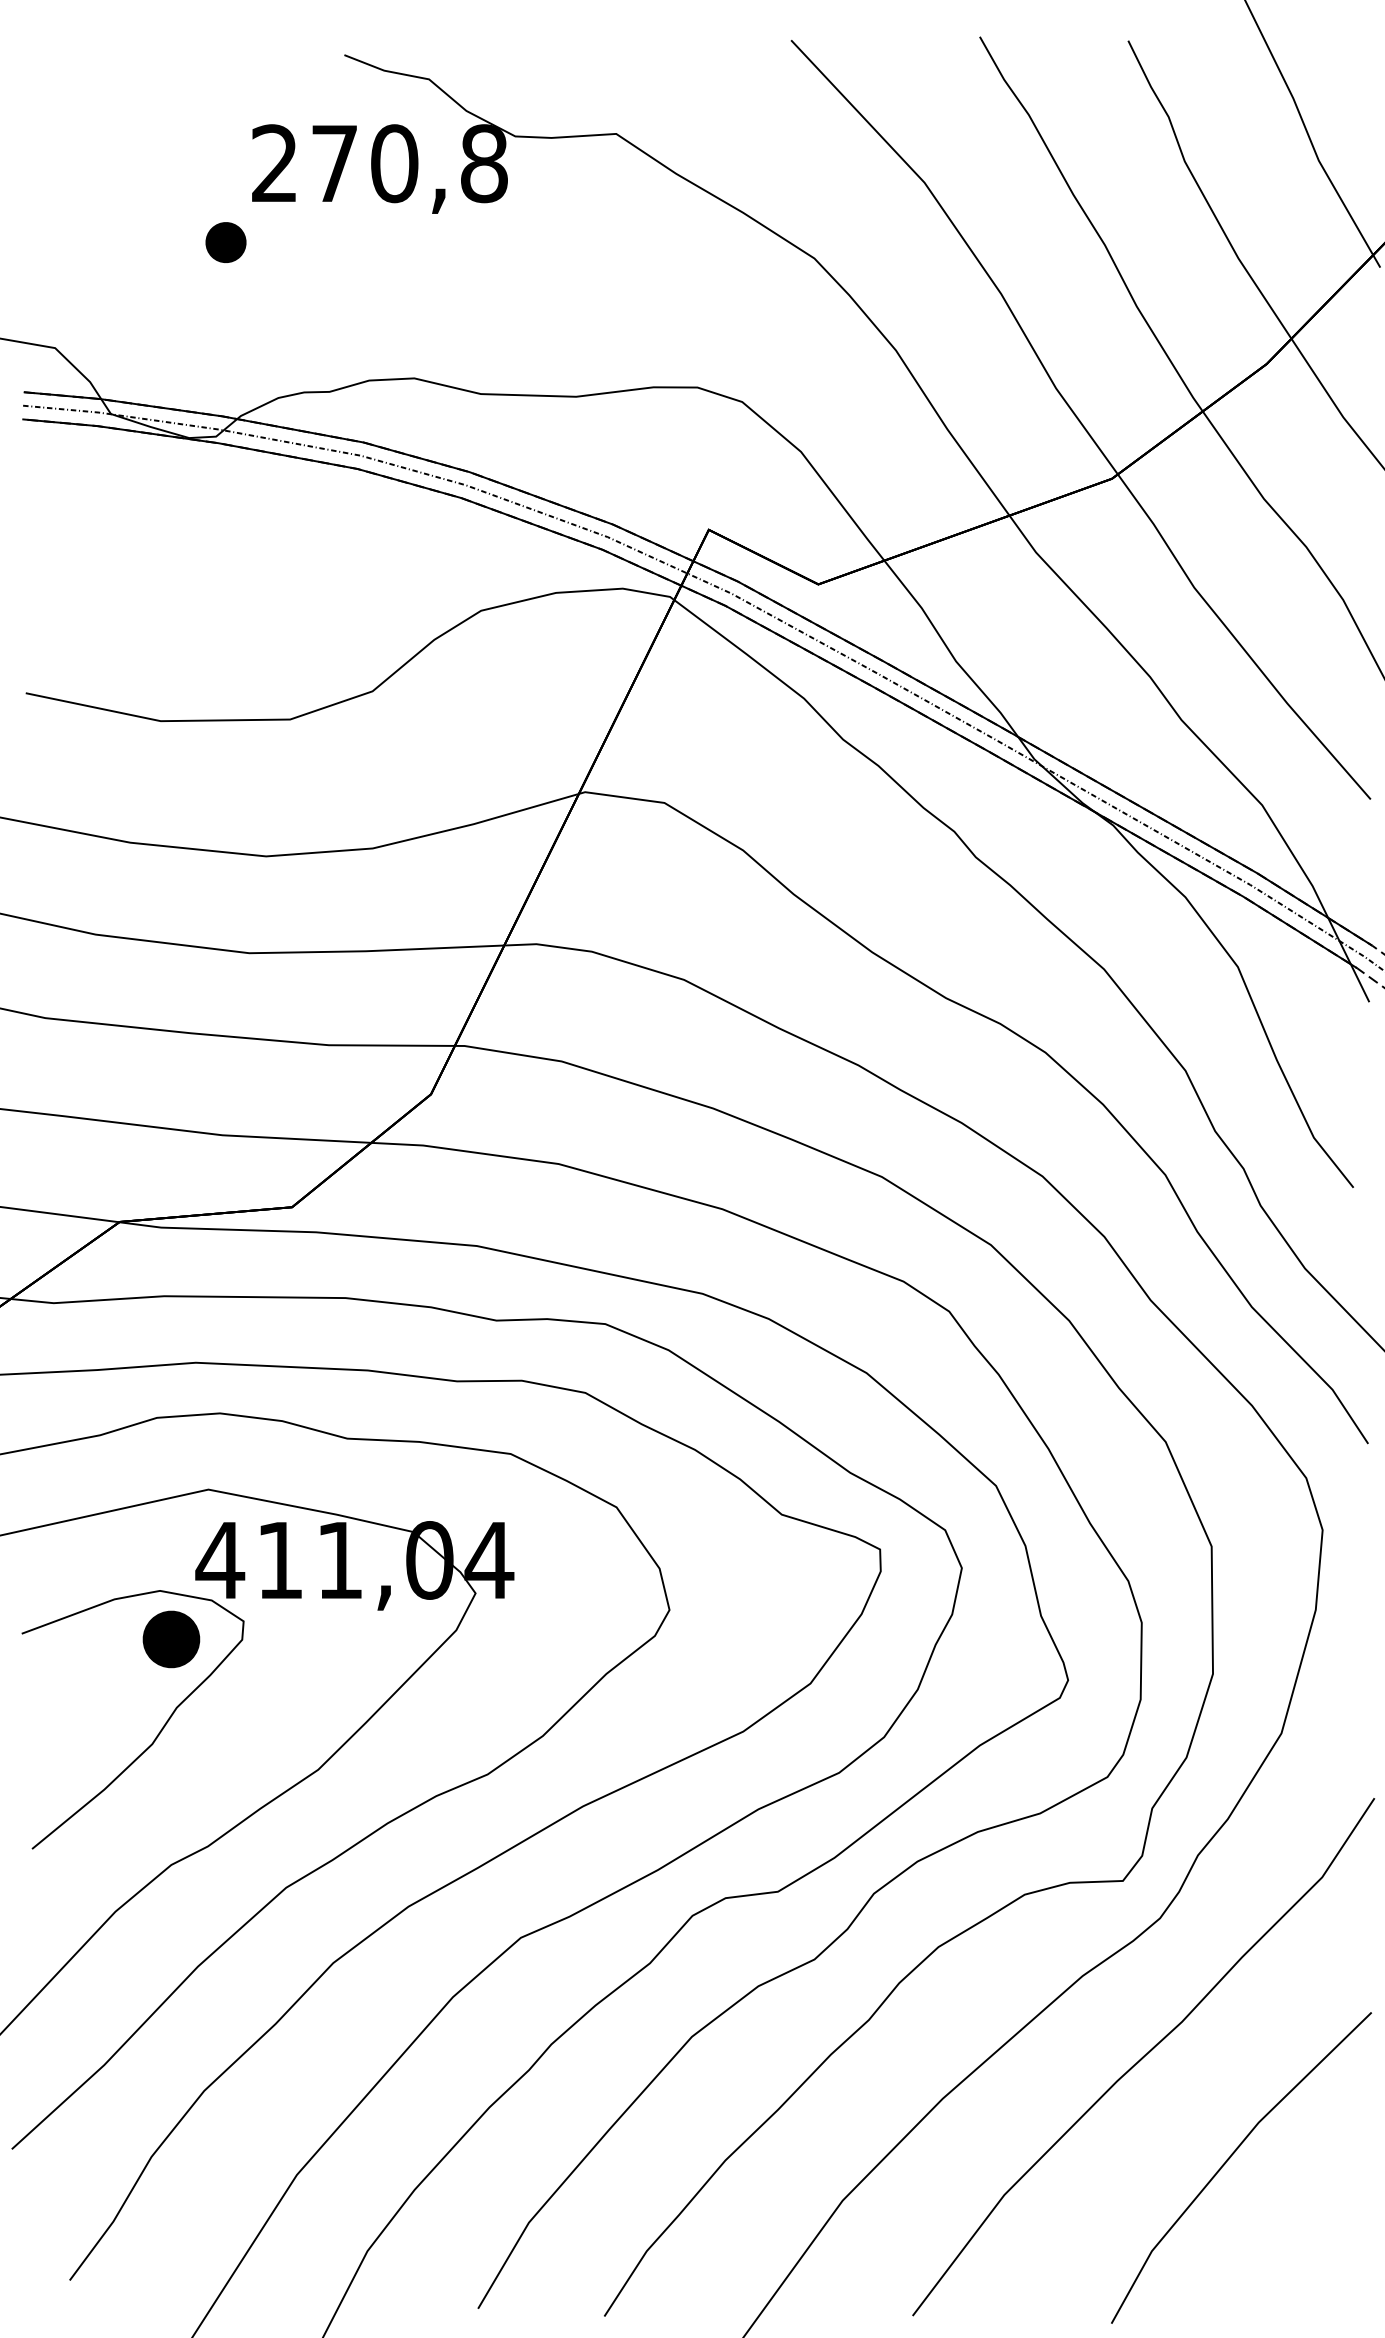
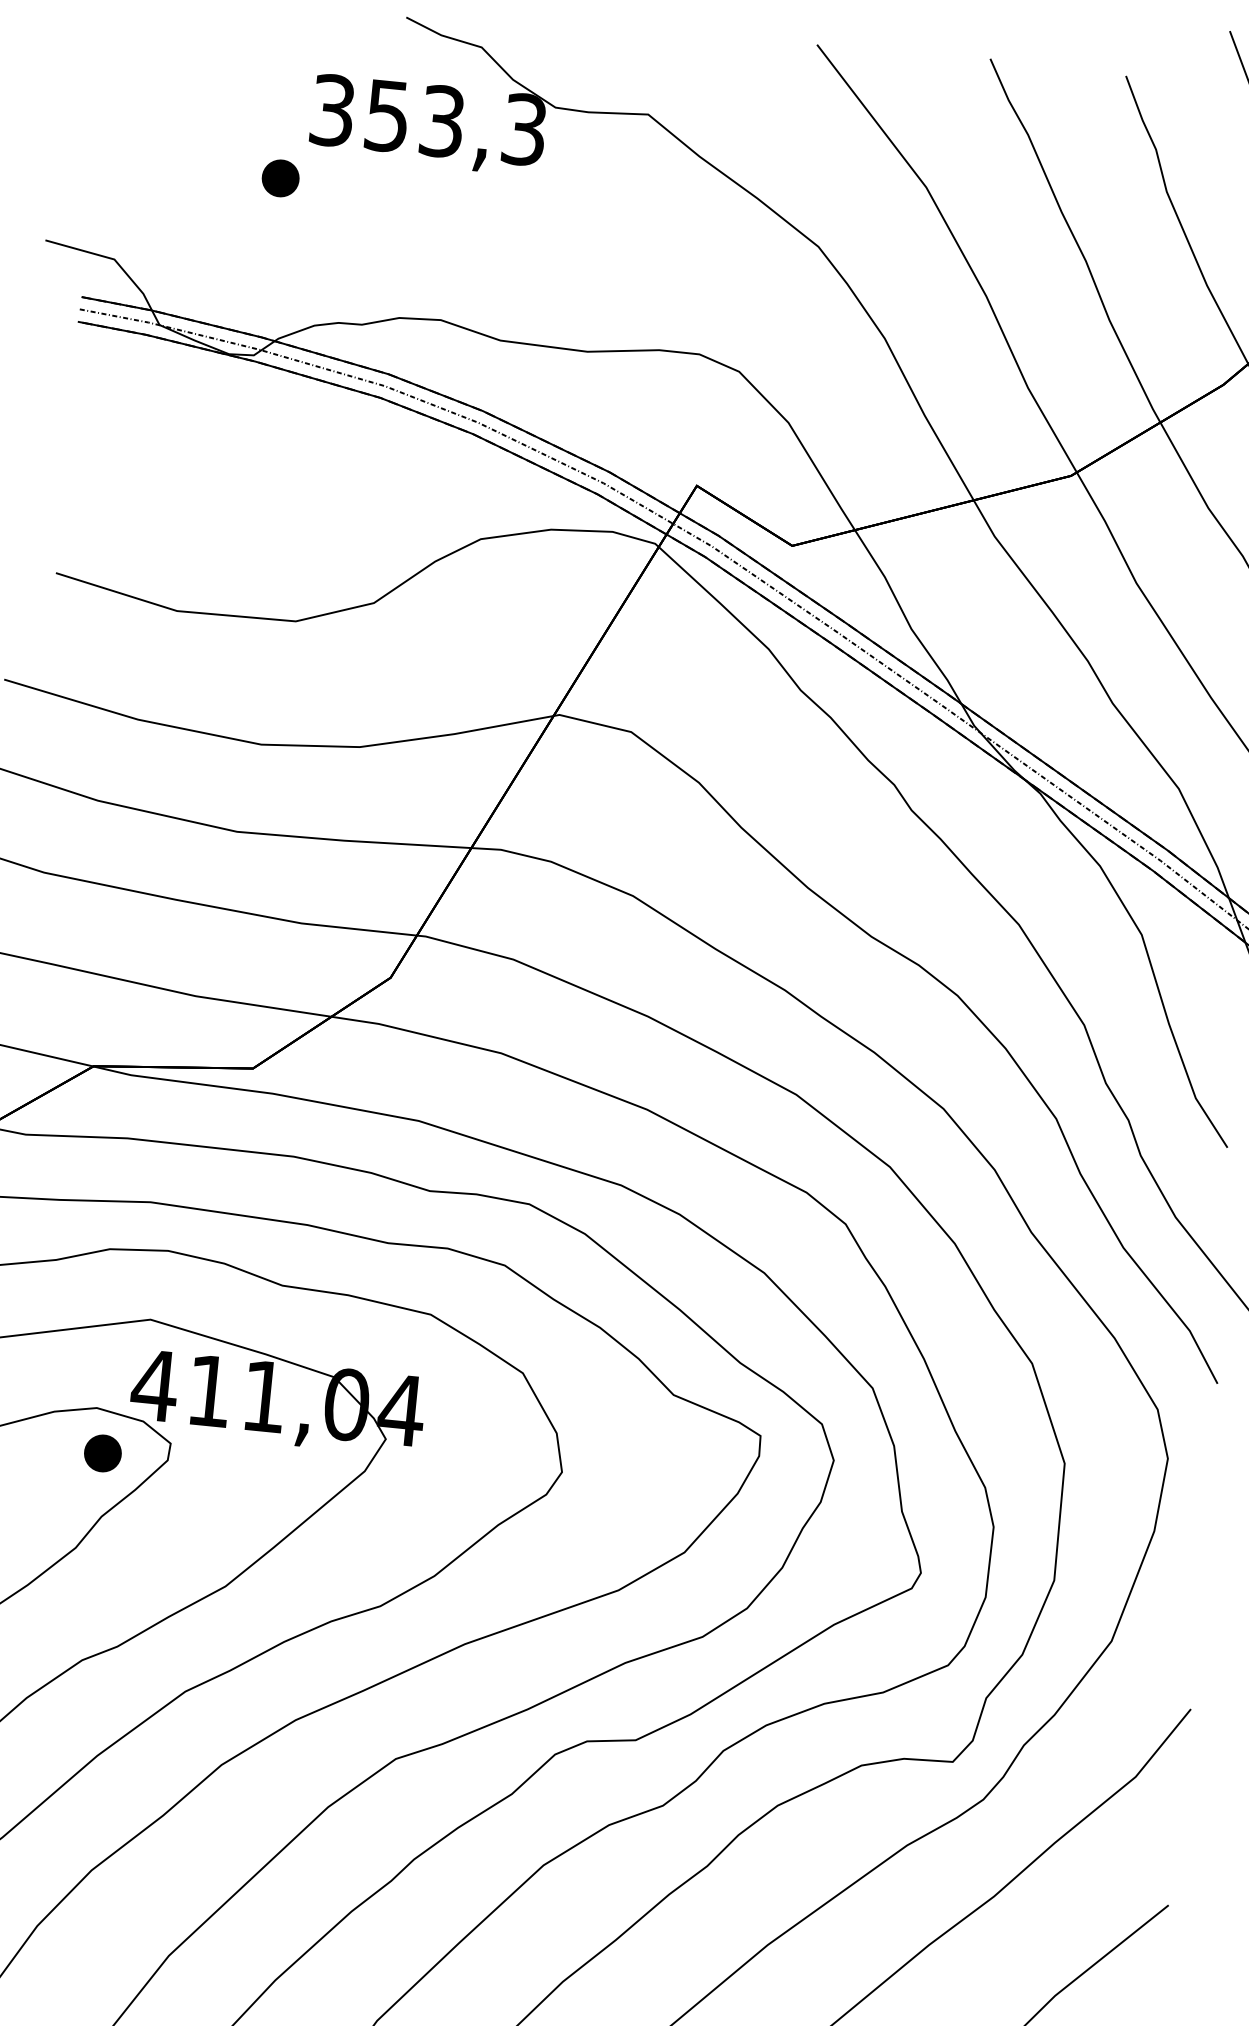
text: (379, 163) -> (428, 119), 270,8 -> 353,3
part: (171, 1638) -> (103, 1452), size x0.71

